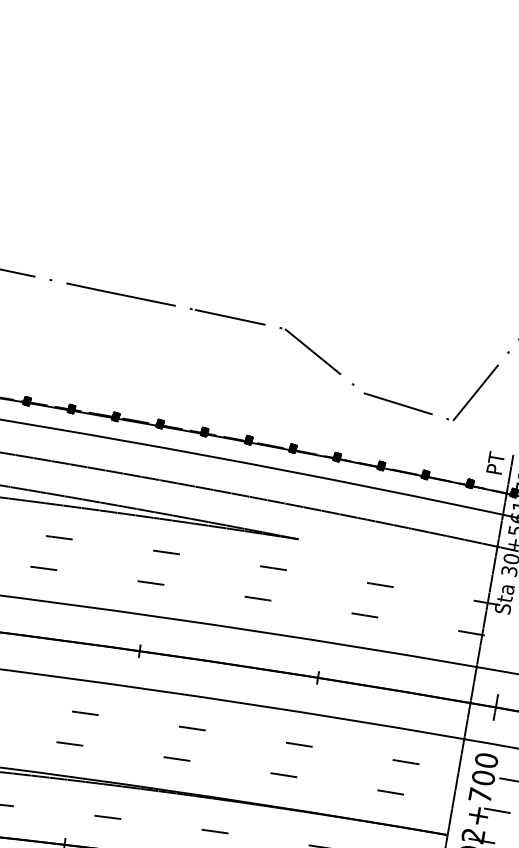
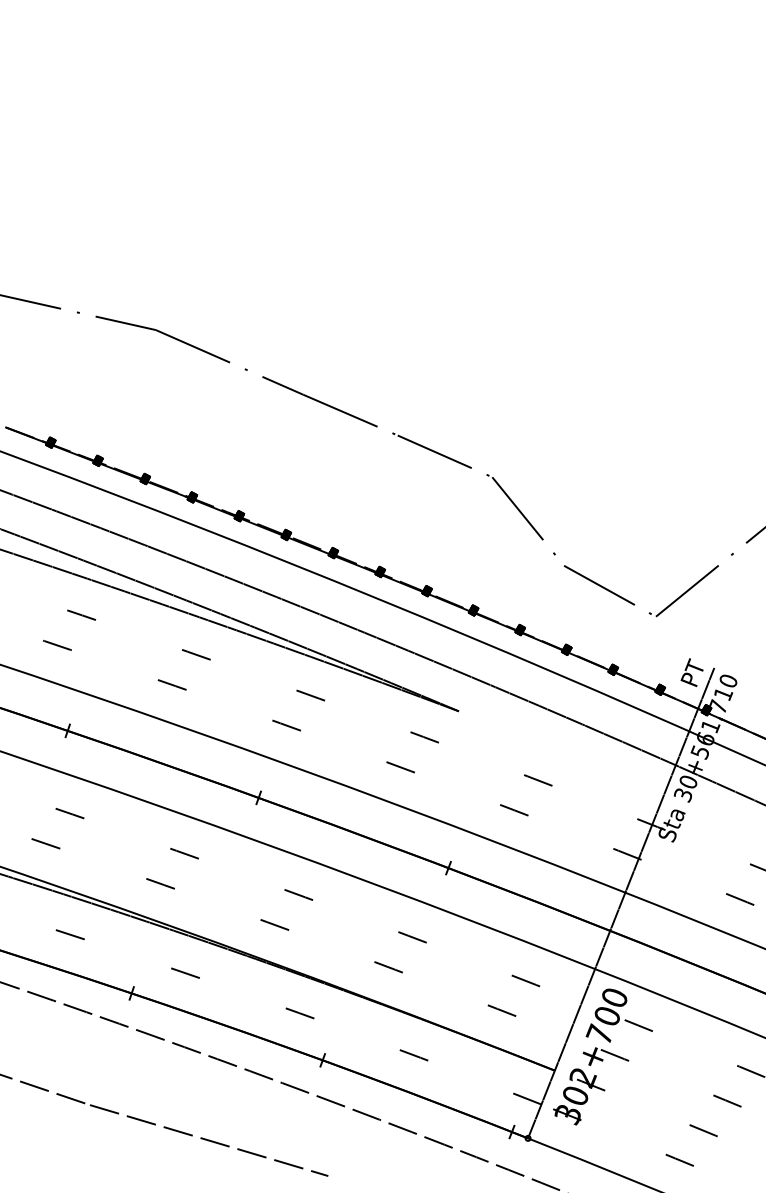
line: (495, 707) -> (636, 941), removed

